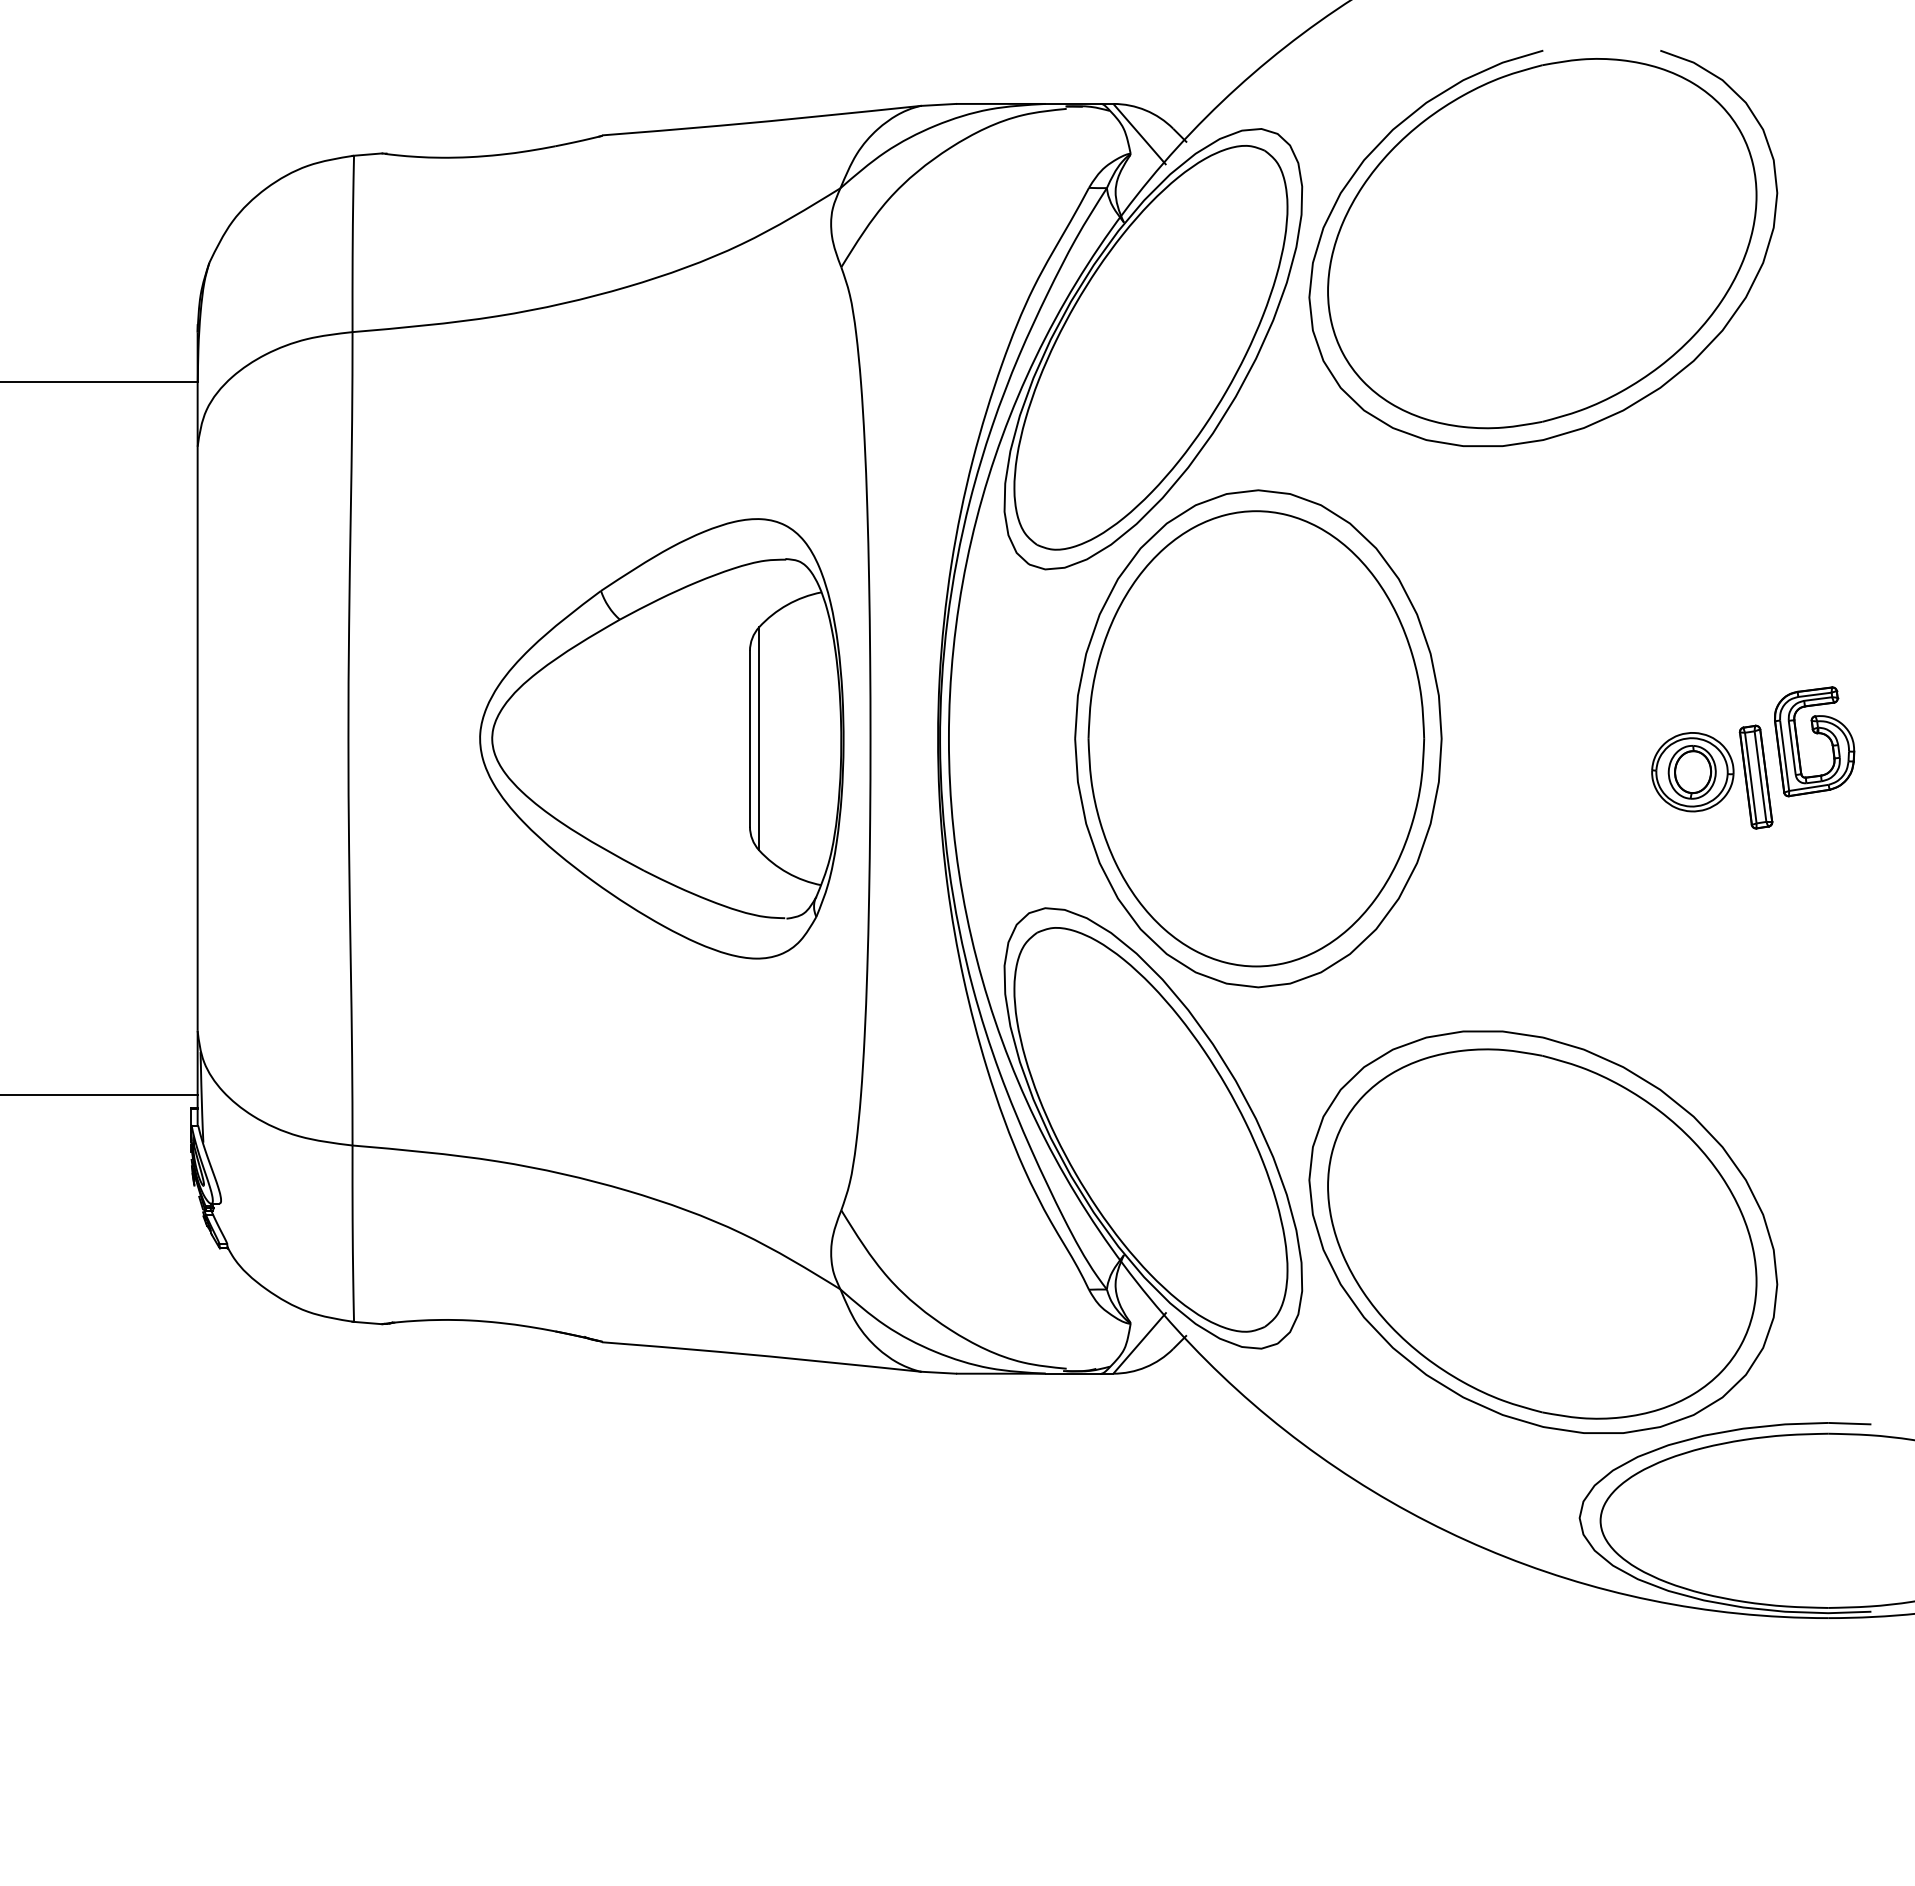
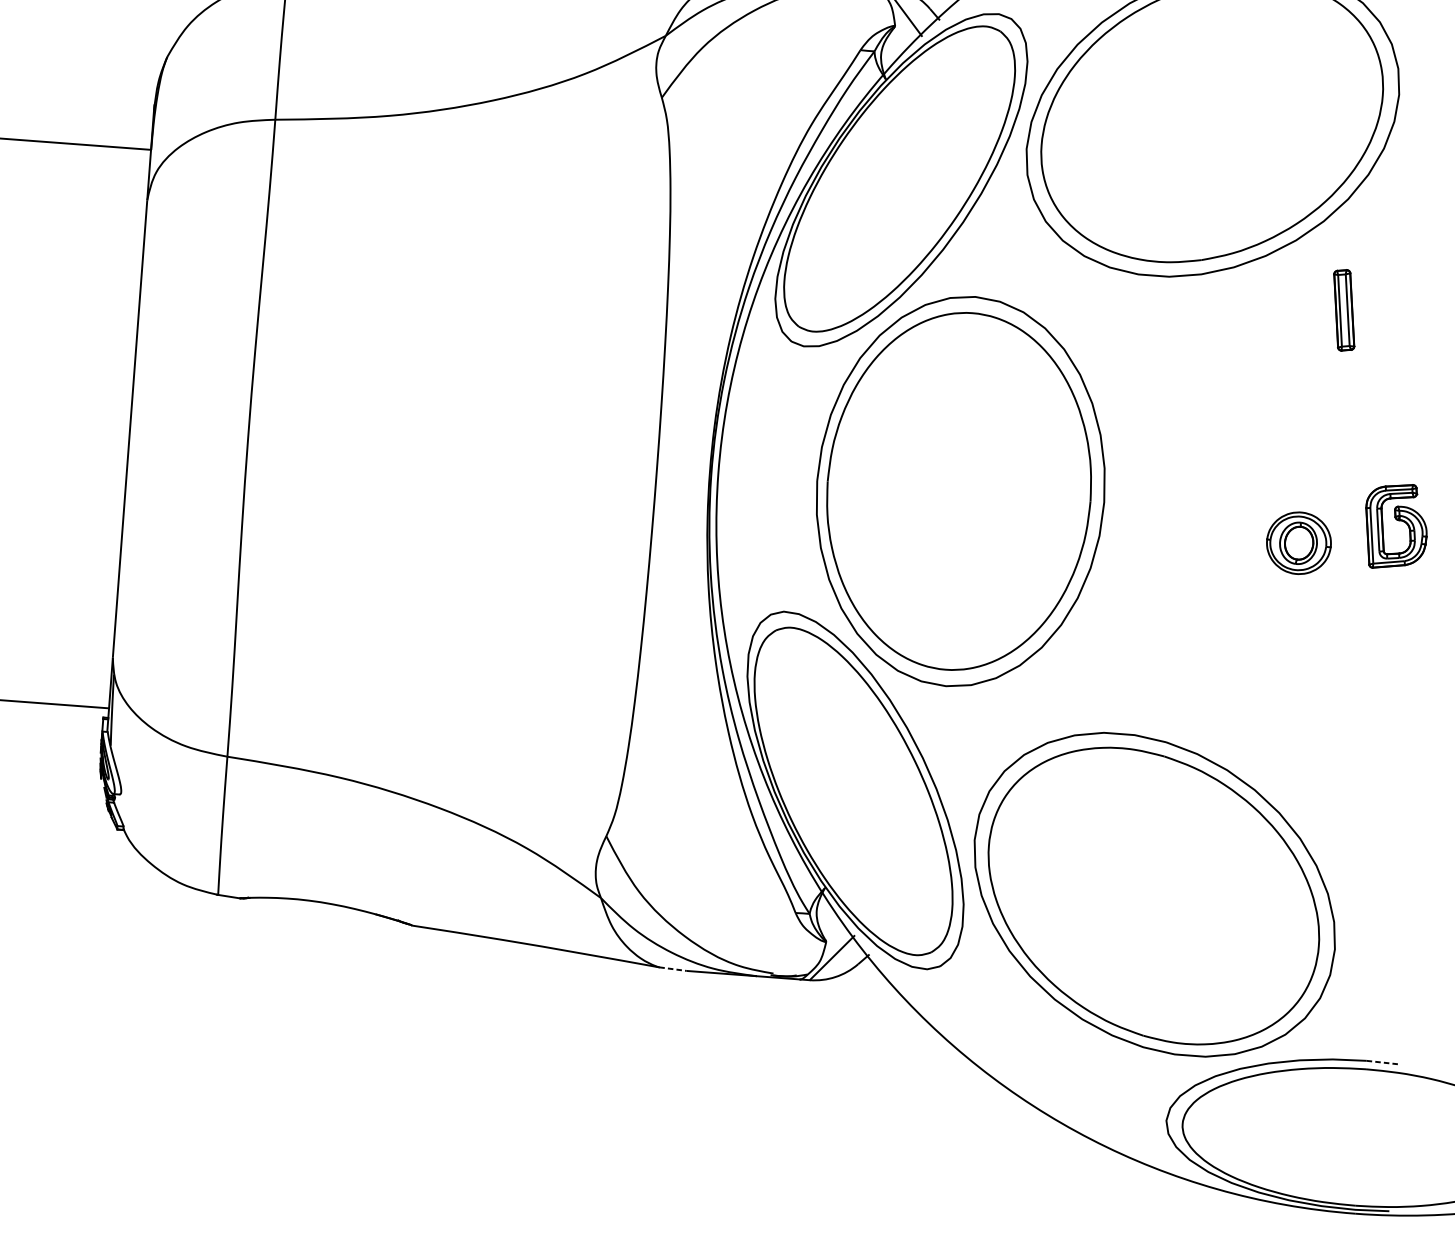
part: (661, 738) -> (493, 456), removed
part: (1755, 776) -> (1343, 309), moved
line: (938, 1372) -> (672, 968), solid -> dashed
line: (1849, 1423) -> (1383, 1062), solid -> dashed

